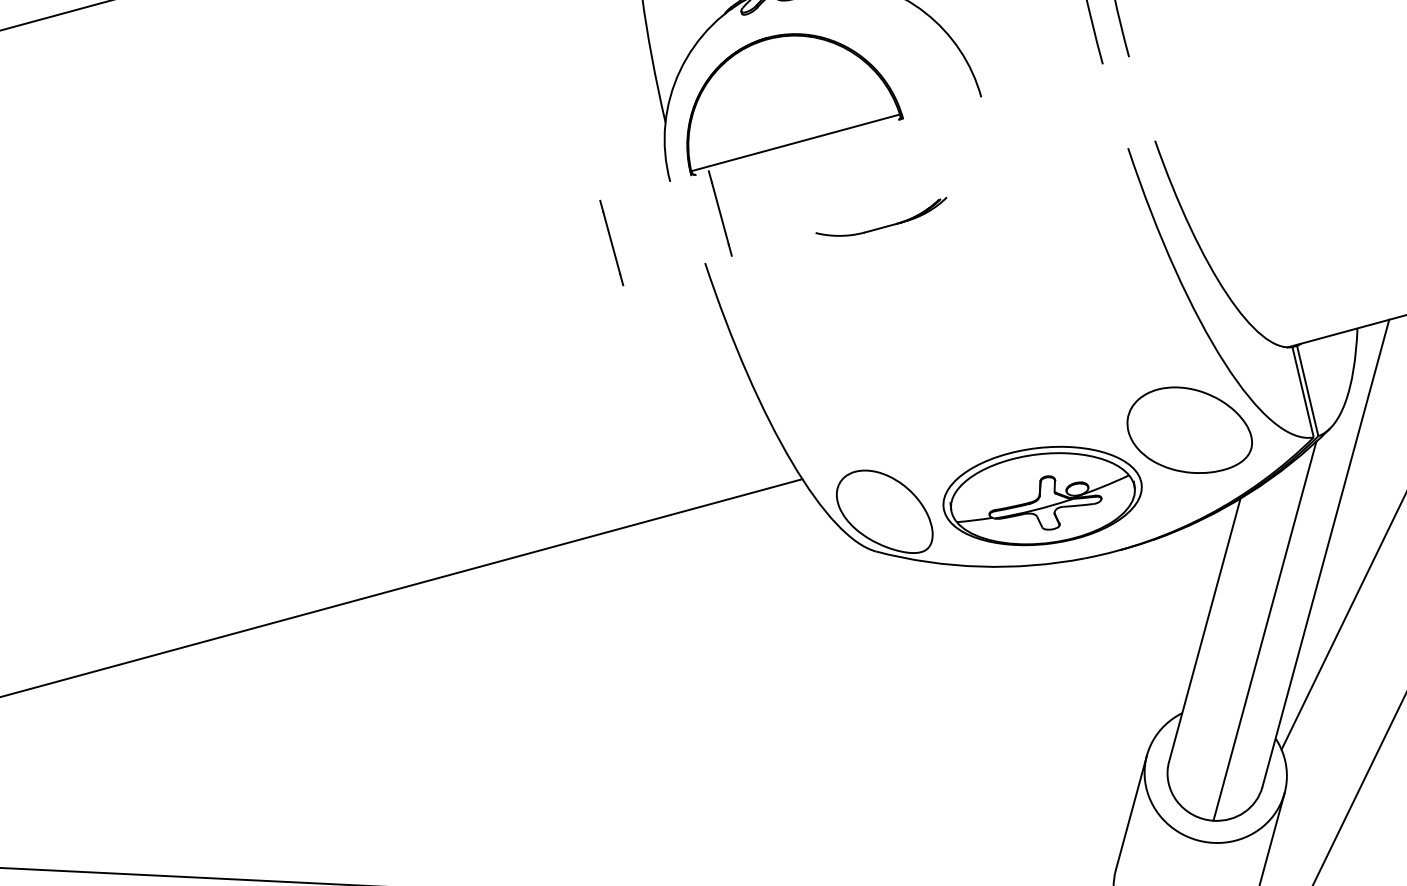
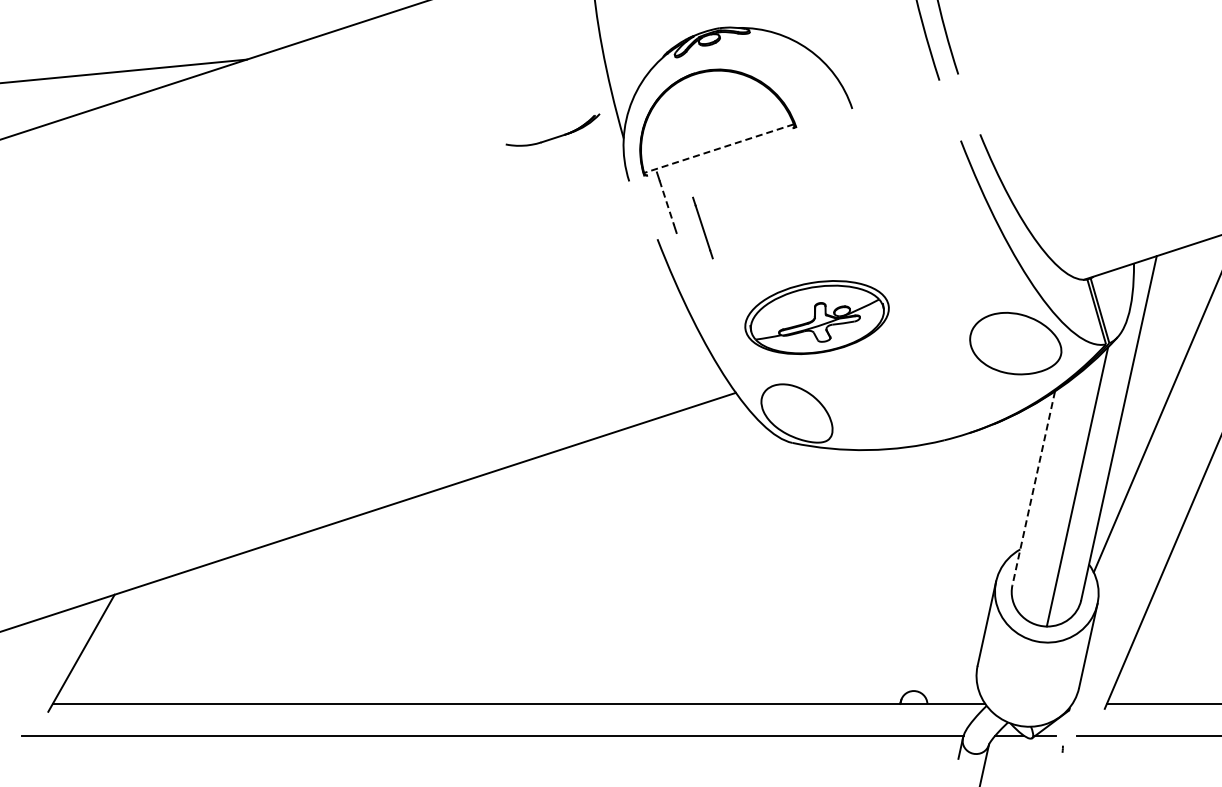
line: (796, 142) -> (719, 148), solid -> dashed
line: (719, 214) -> (666, 203), solid -> dashed
part: (884, 225) -> (555, 136), moved
line: (611, 242) -> (702, 227), moved
part: (1041, 495) -> (816, 317), moved
line: (1204, 630) -> (1033, 488), solid -> dashed

